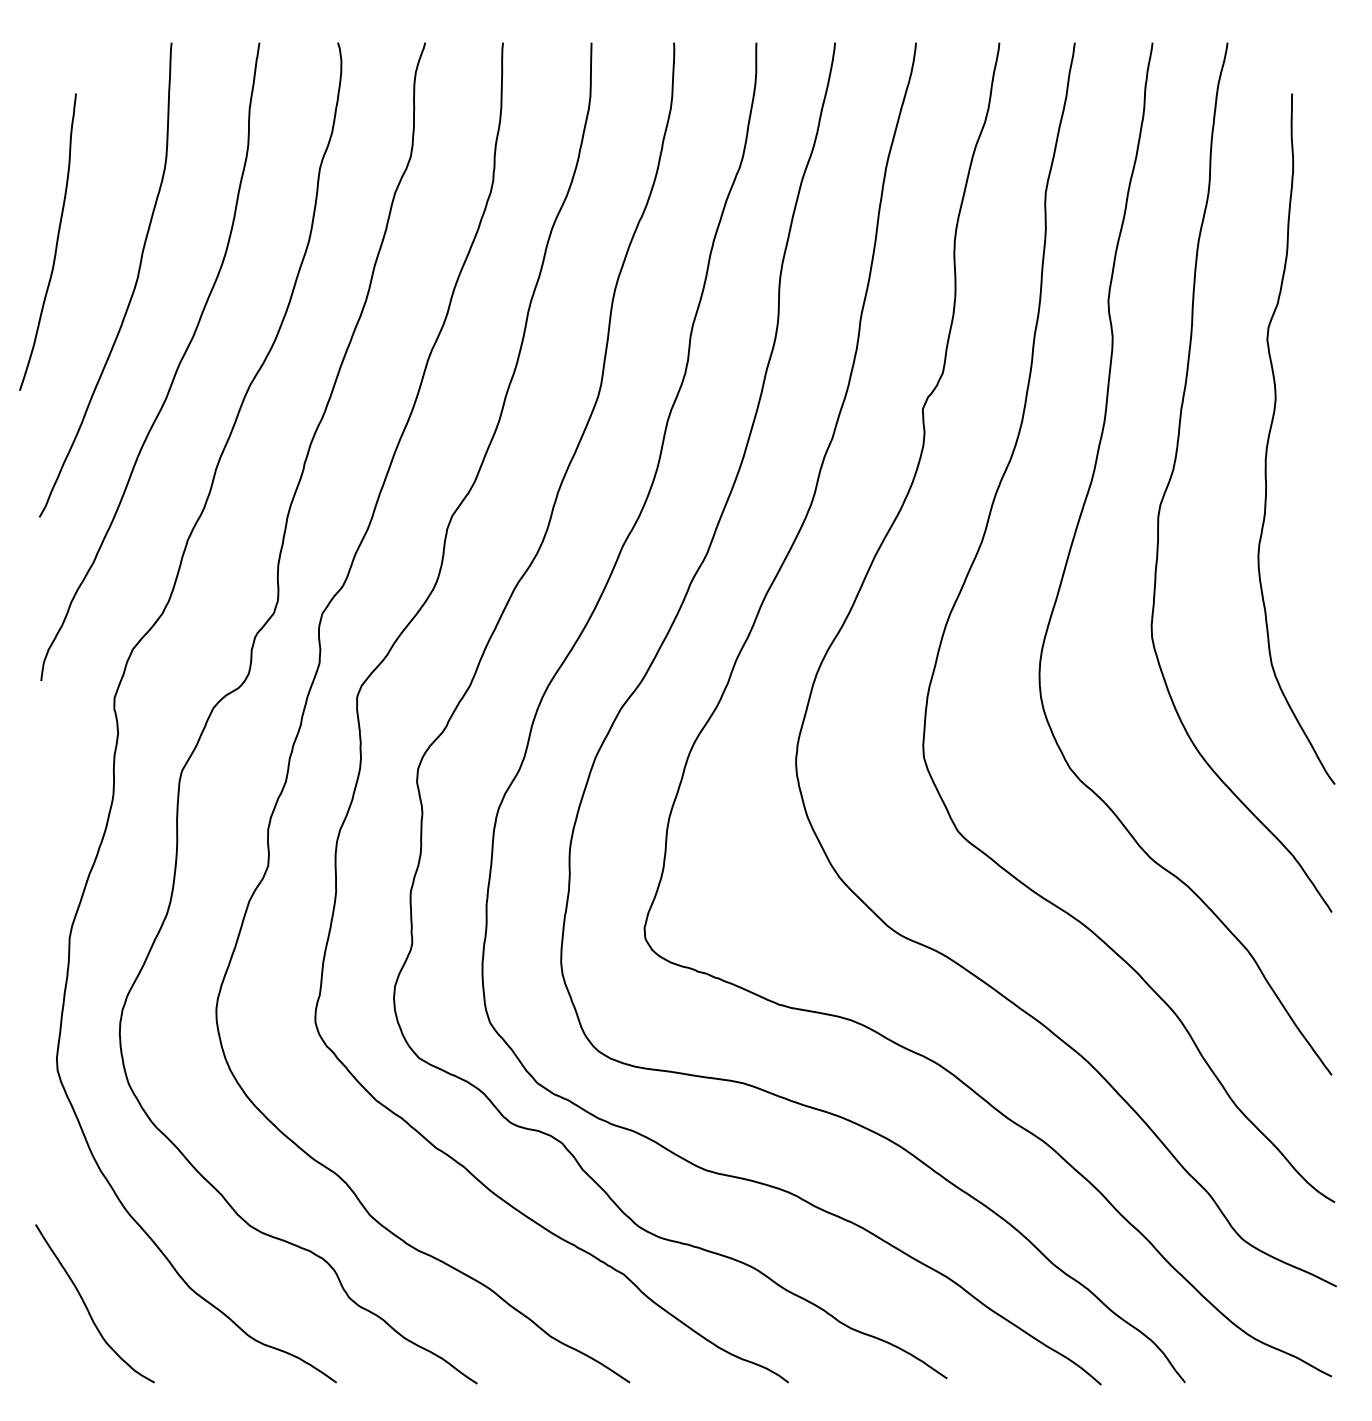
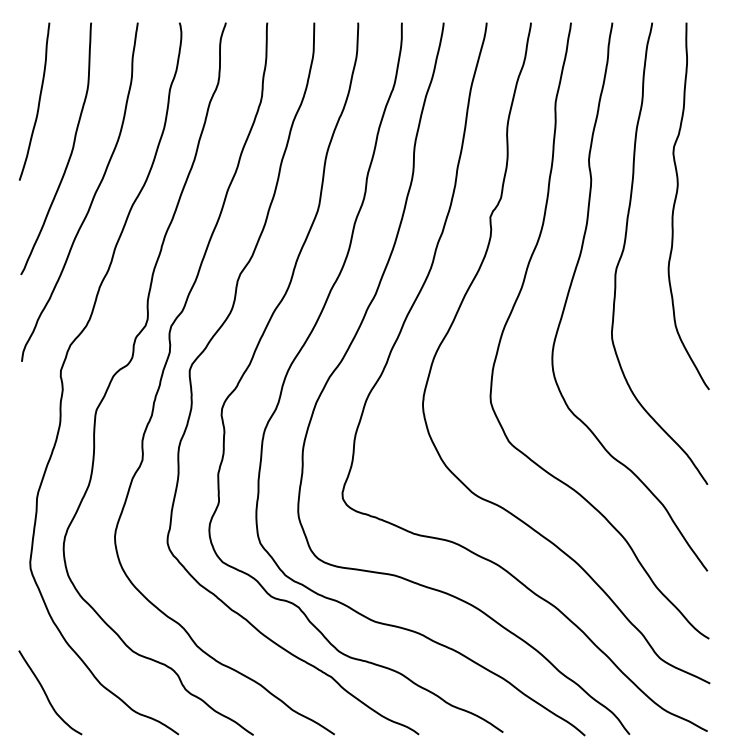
curve: (55, 241) -> (38, 101), moved
curve: (1271, 435) -> (675, 204), moved

